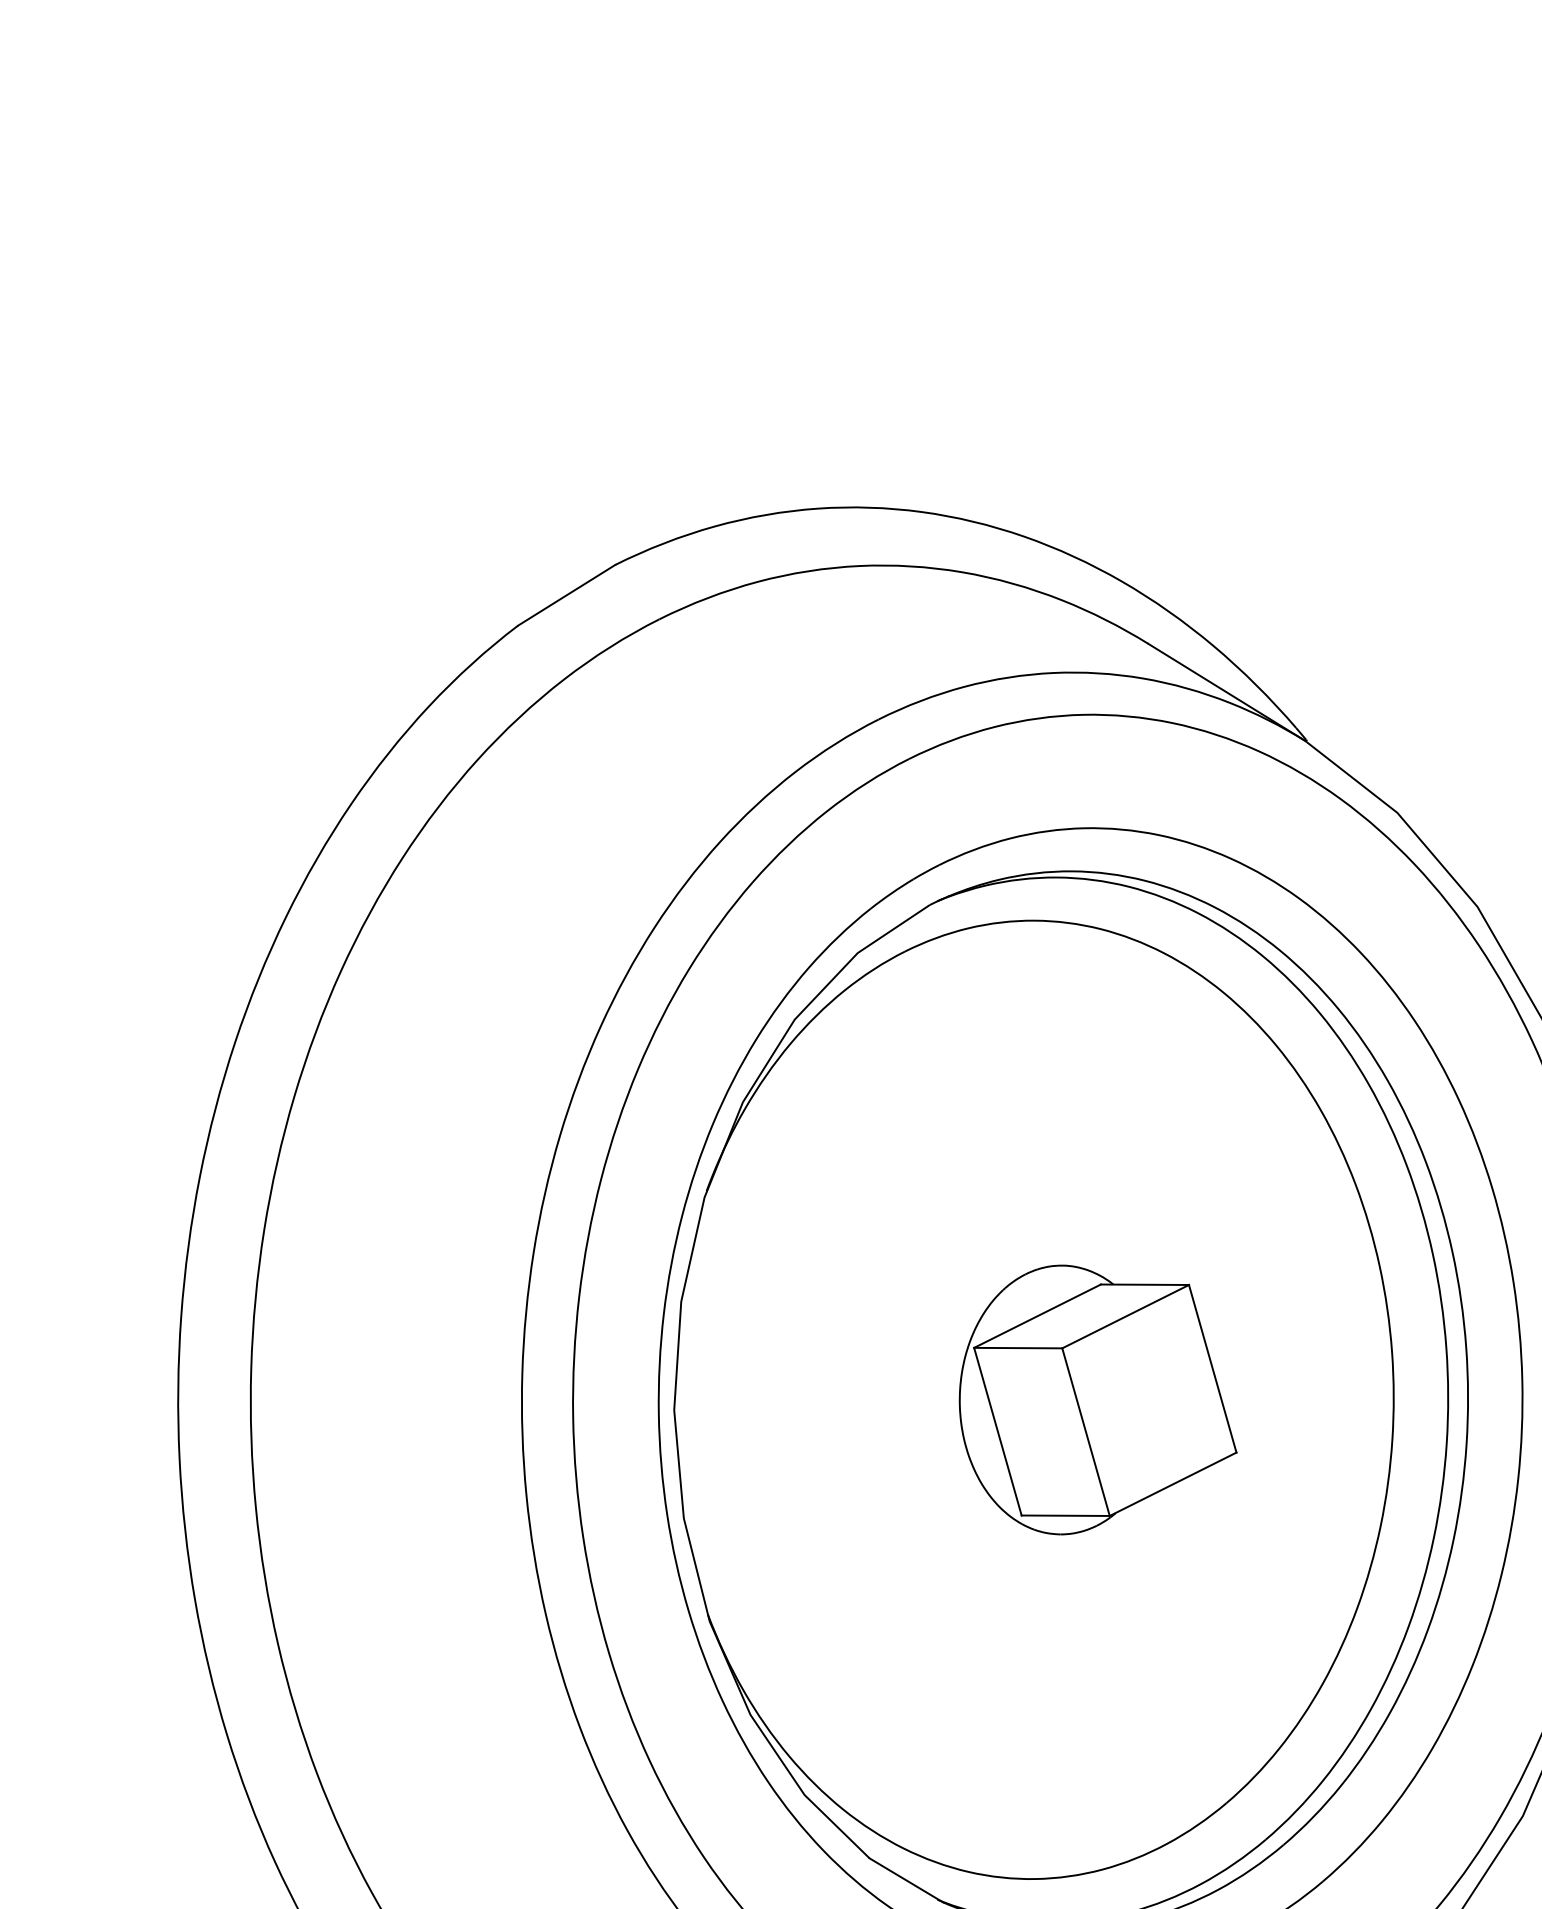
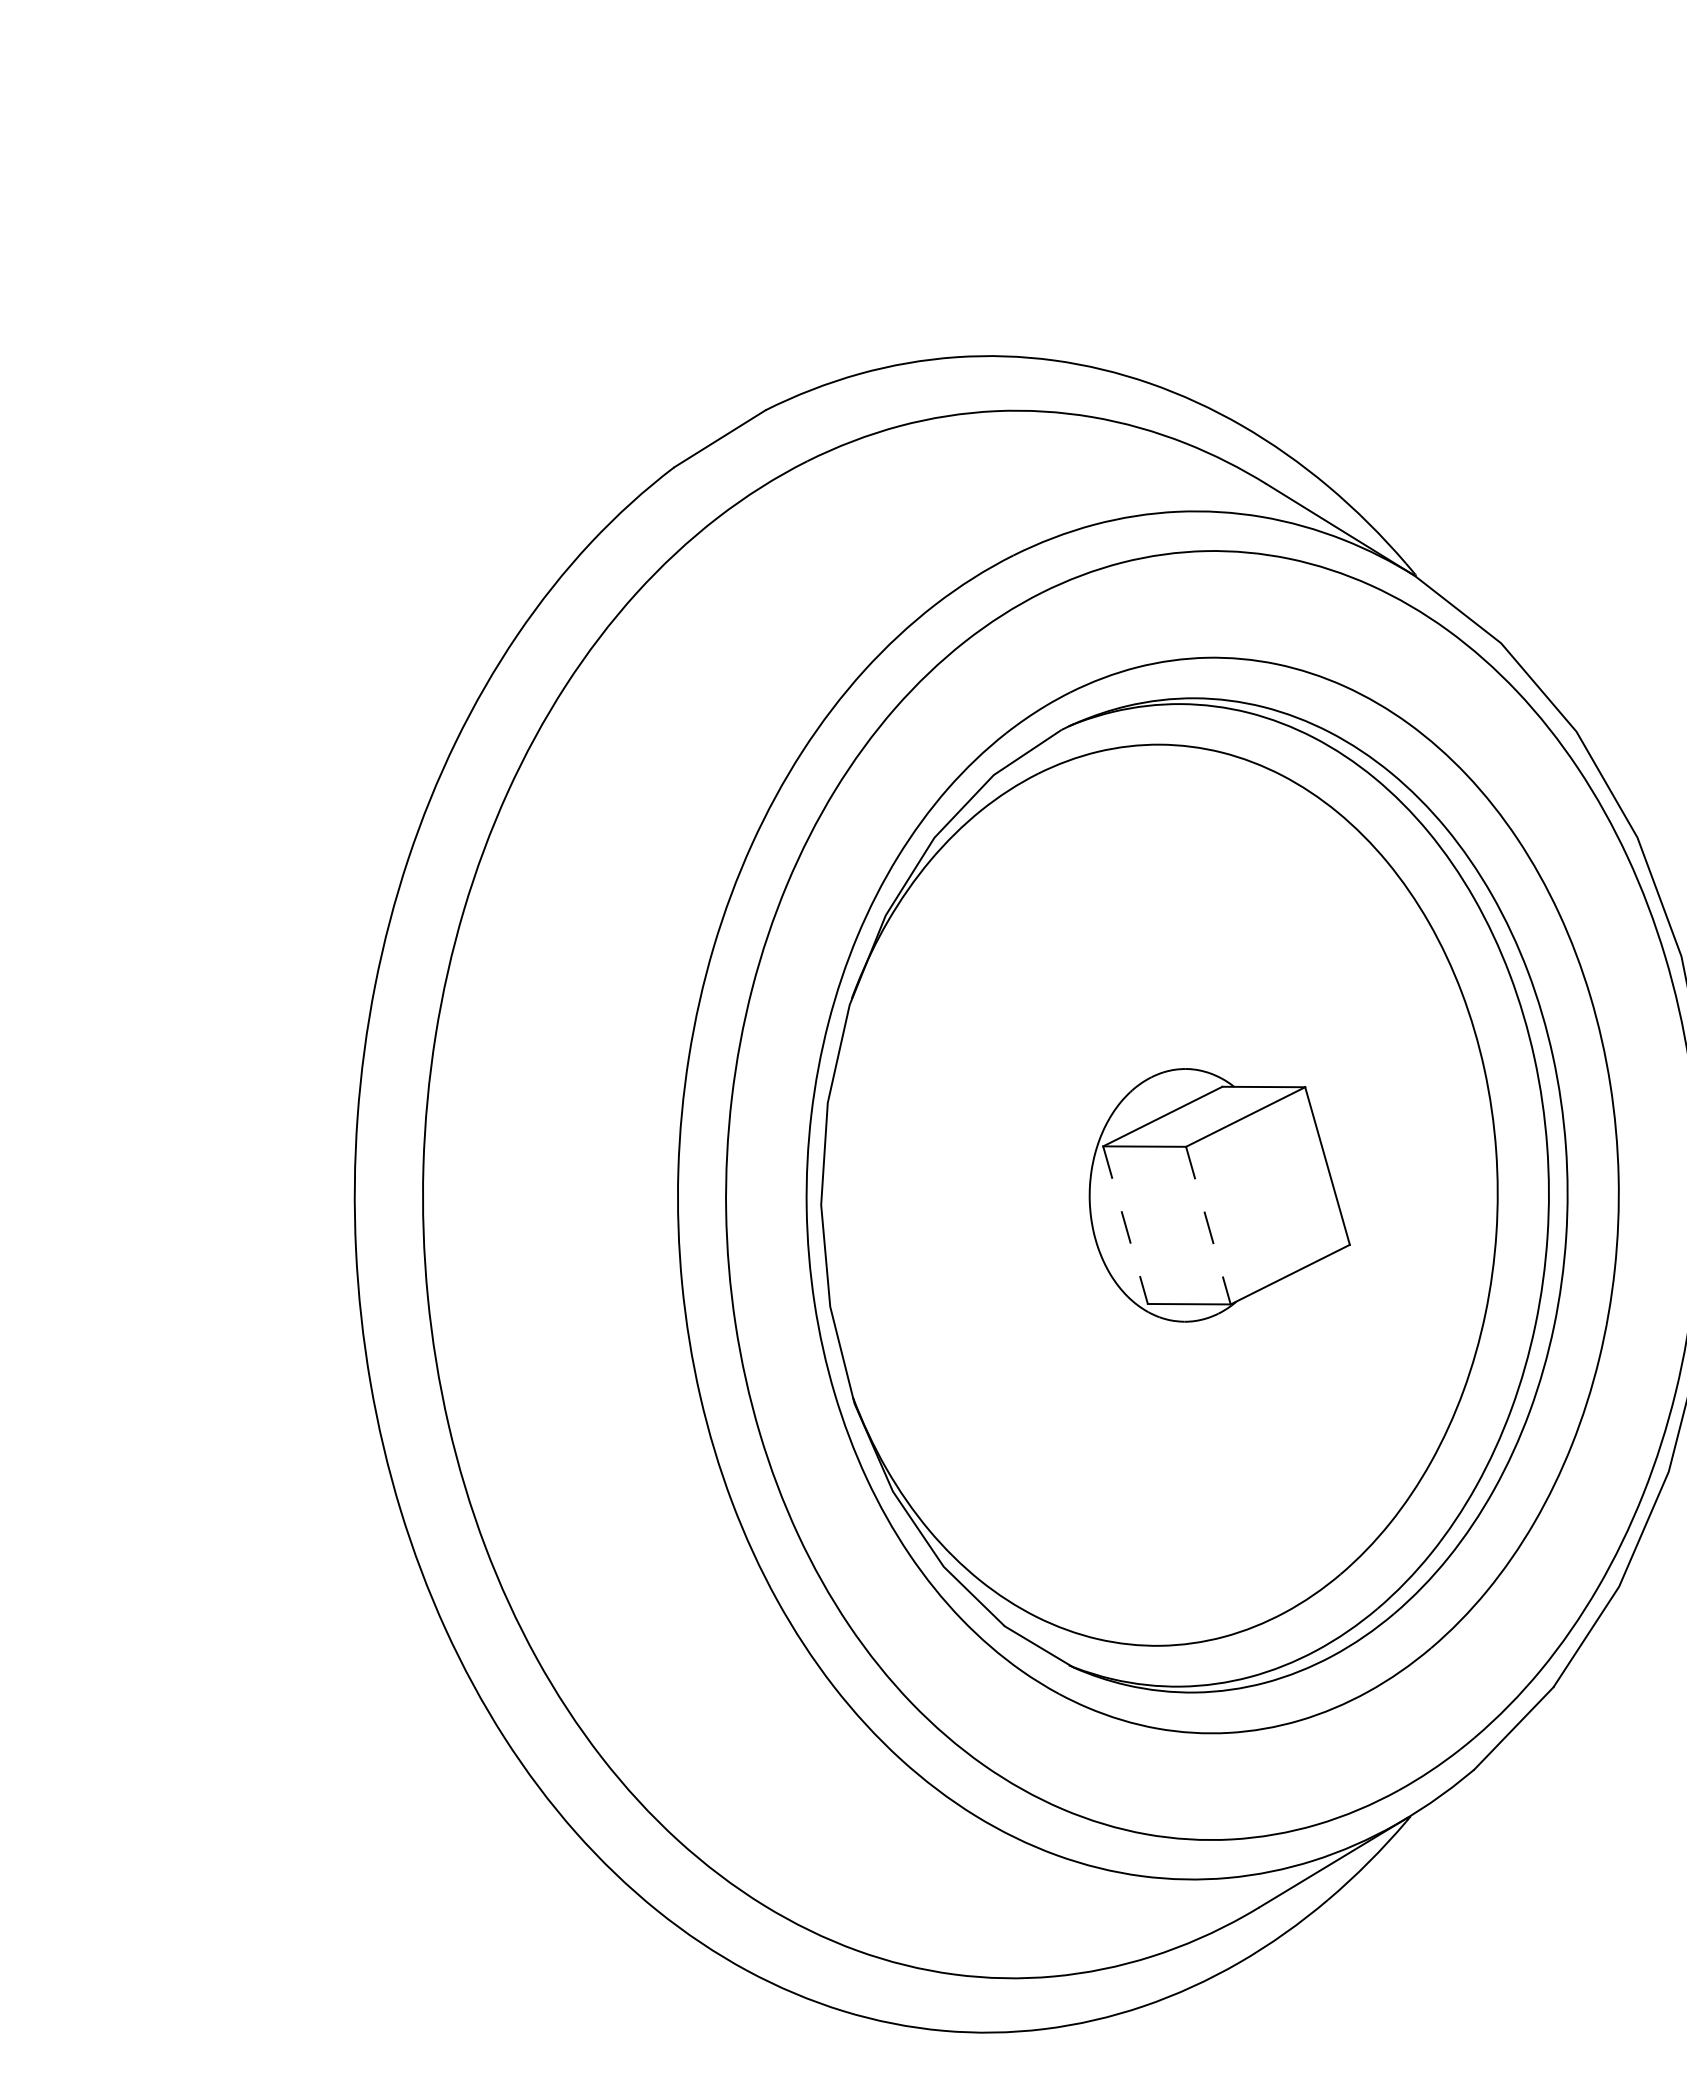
line: (997, 1432) -> (1125, 1225), solid -> dashed
line: (1086, 1432) -> (1208, 1225), solid -> dashed

